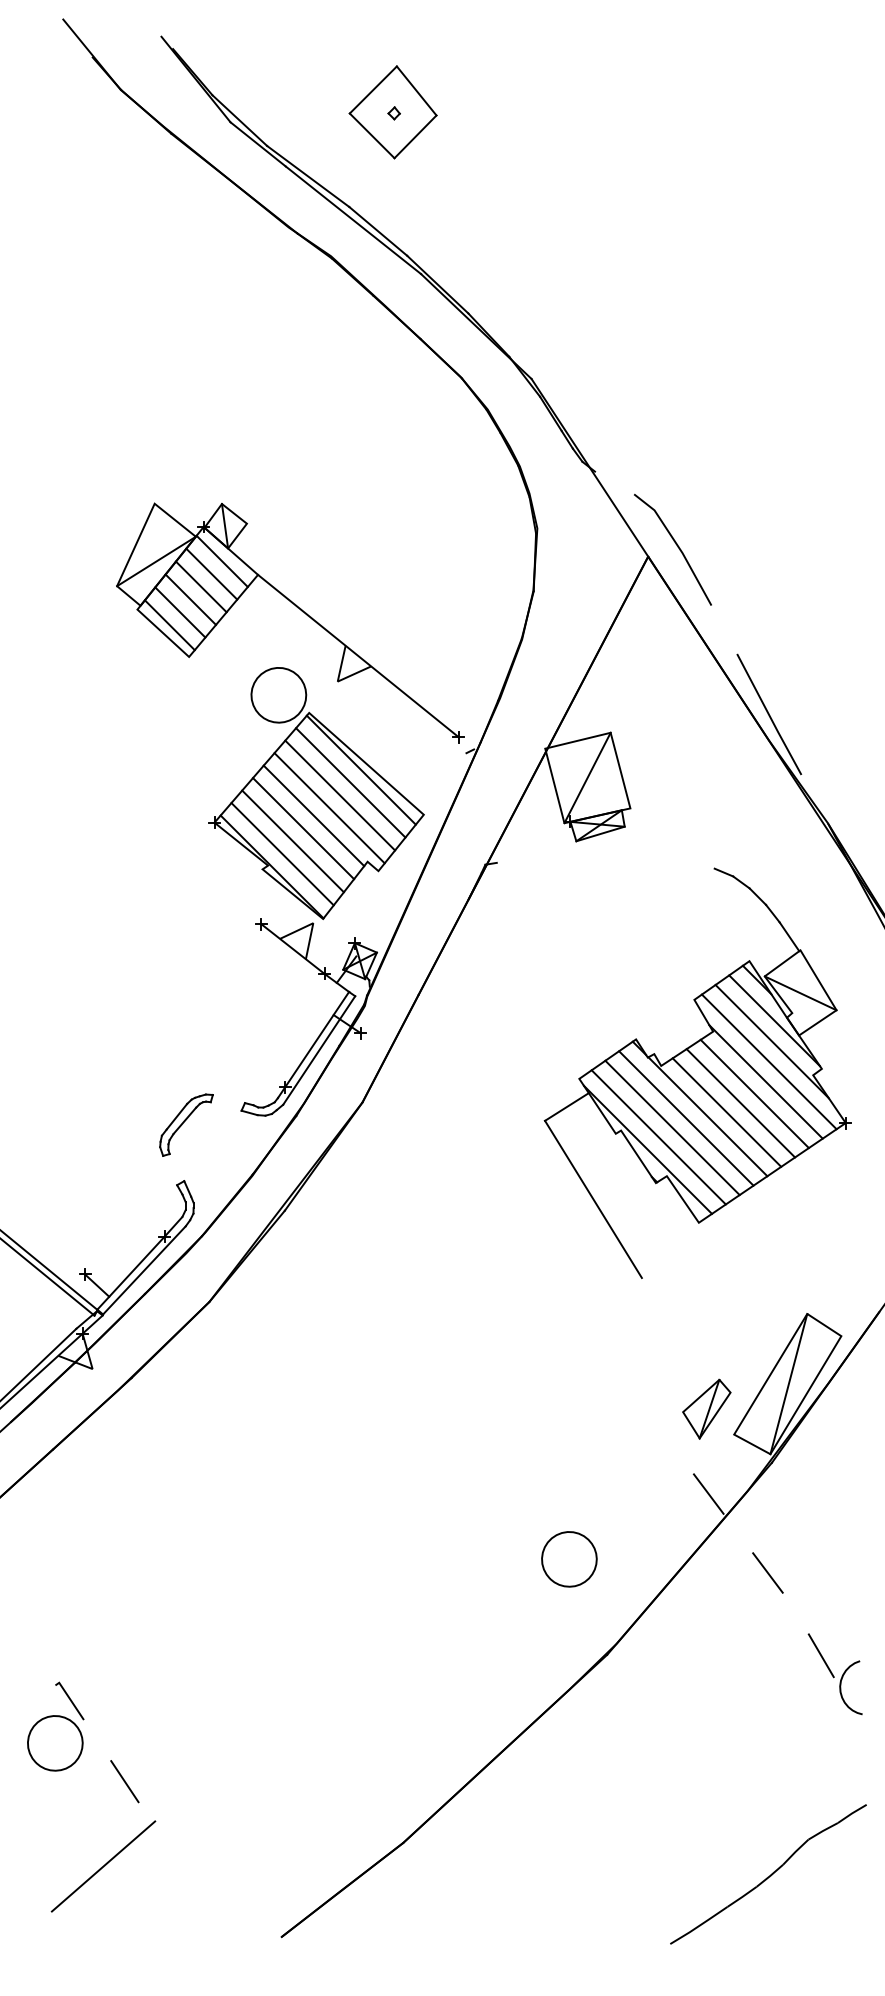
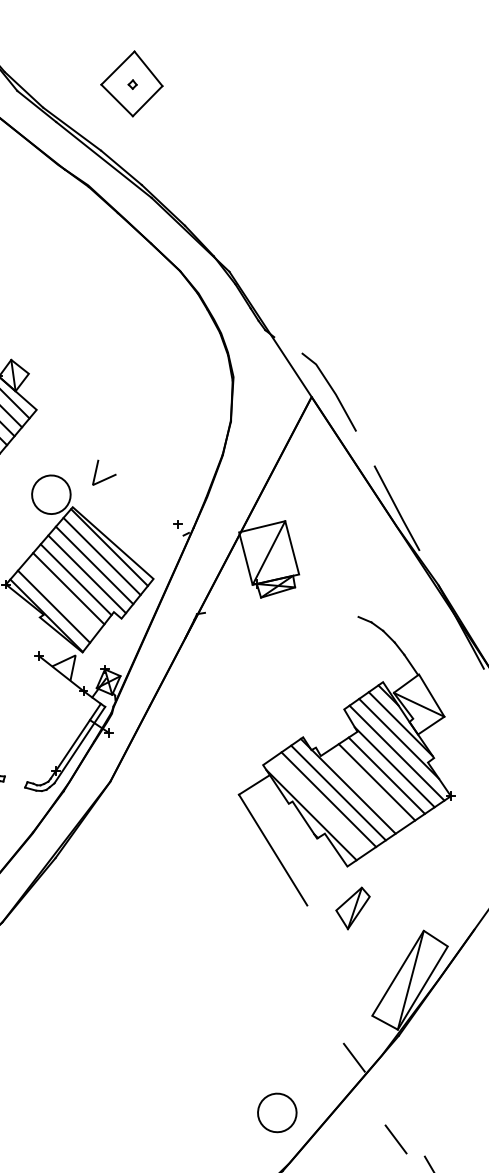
line: (358, 655) -> (107, 466), removed
line: (292, 841) -> (60, 597), removed
line: (726, 1112) -> (366, 788), removed
line: (658, 1137) -> (318, 806), removed
part: (706, 1408) -> (352, 907), moved
part: (569, 1559) -> (277, 1113), moved
line: (767, 1572) -> (395, 1139), moved

